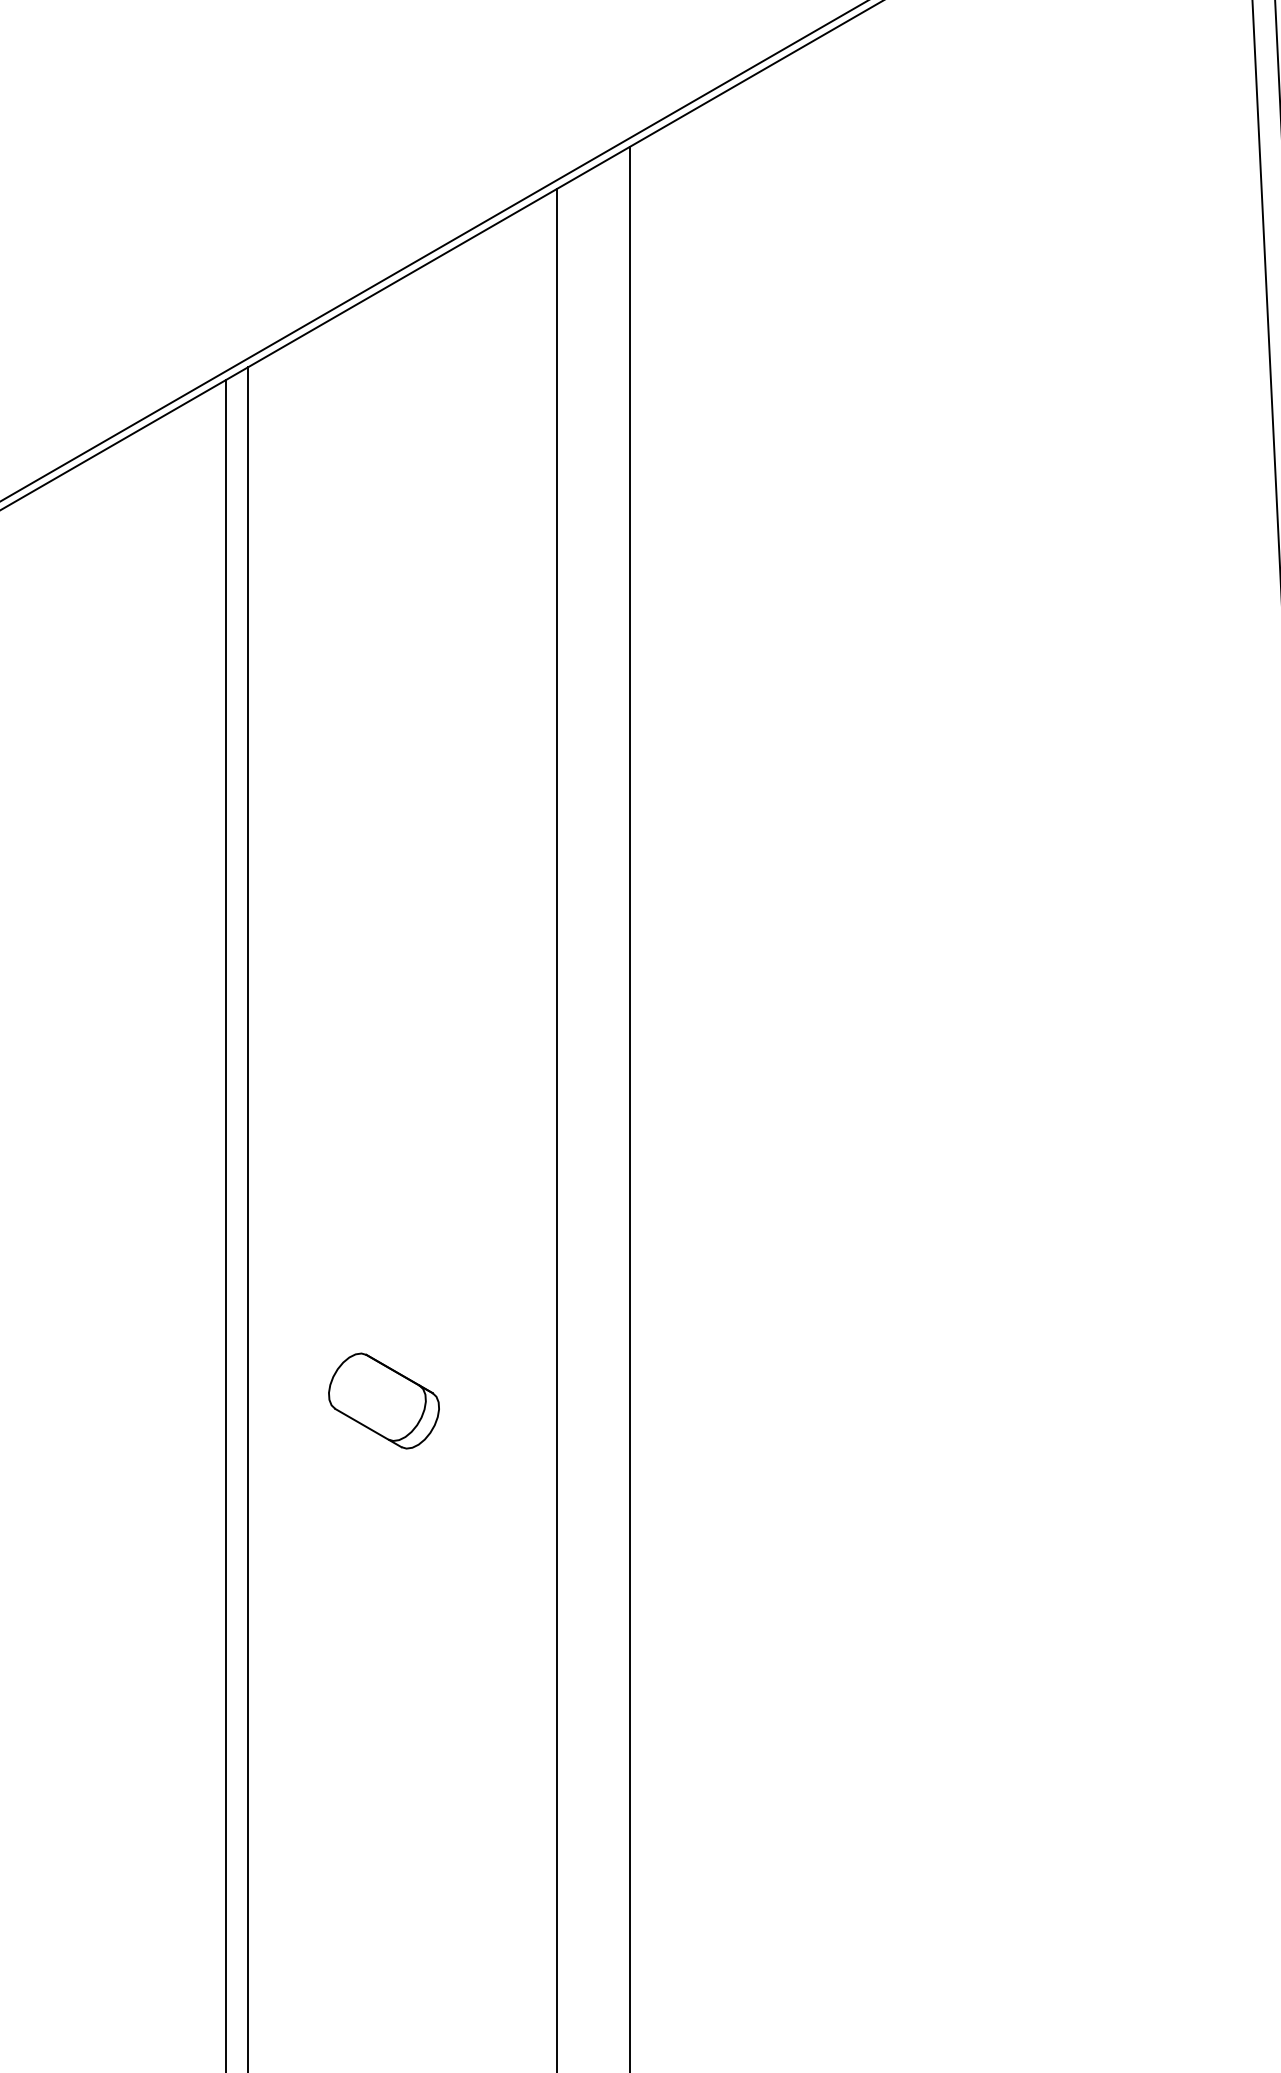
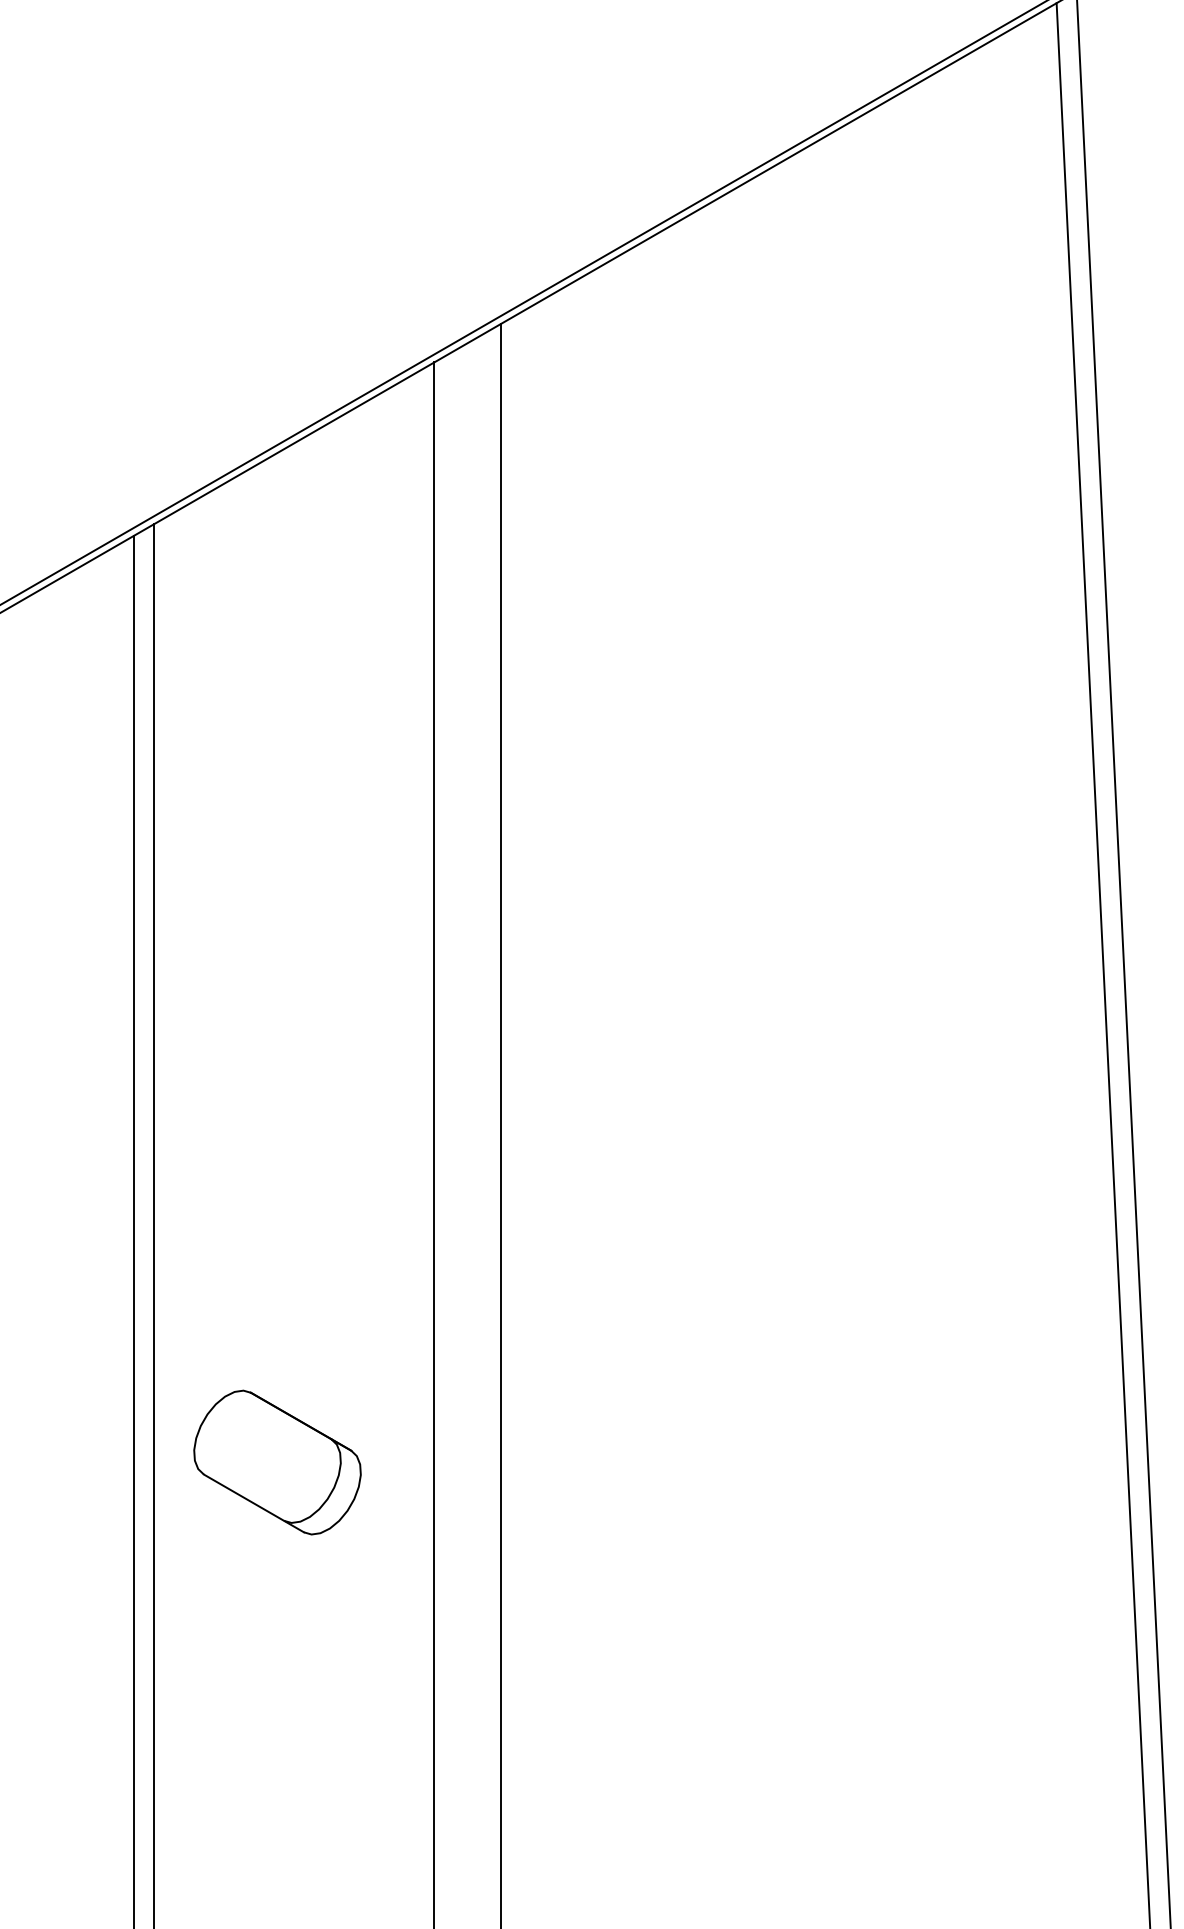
part: (384, 1401) -> (277, 1462), size x1.67

